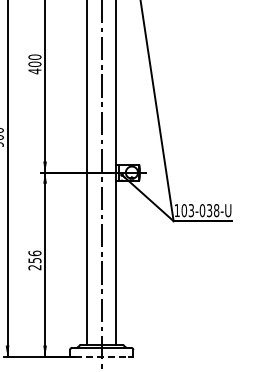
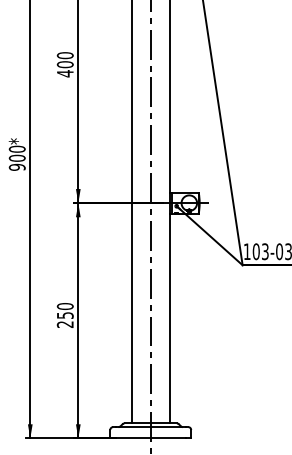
text: (34, 252) -> (64, 305), 256 -> 250
line: (102, 356) -> (151, 438), dashed -> solid

